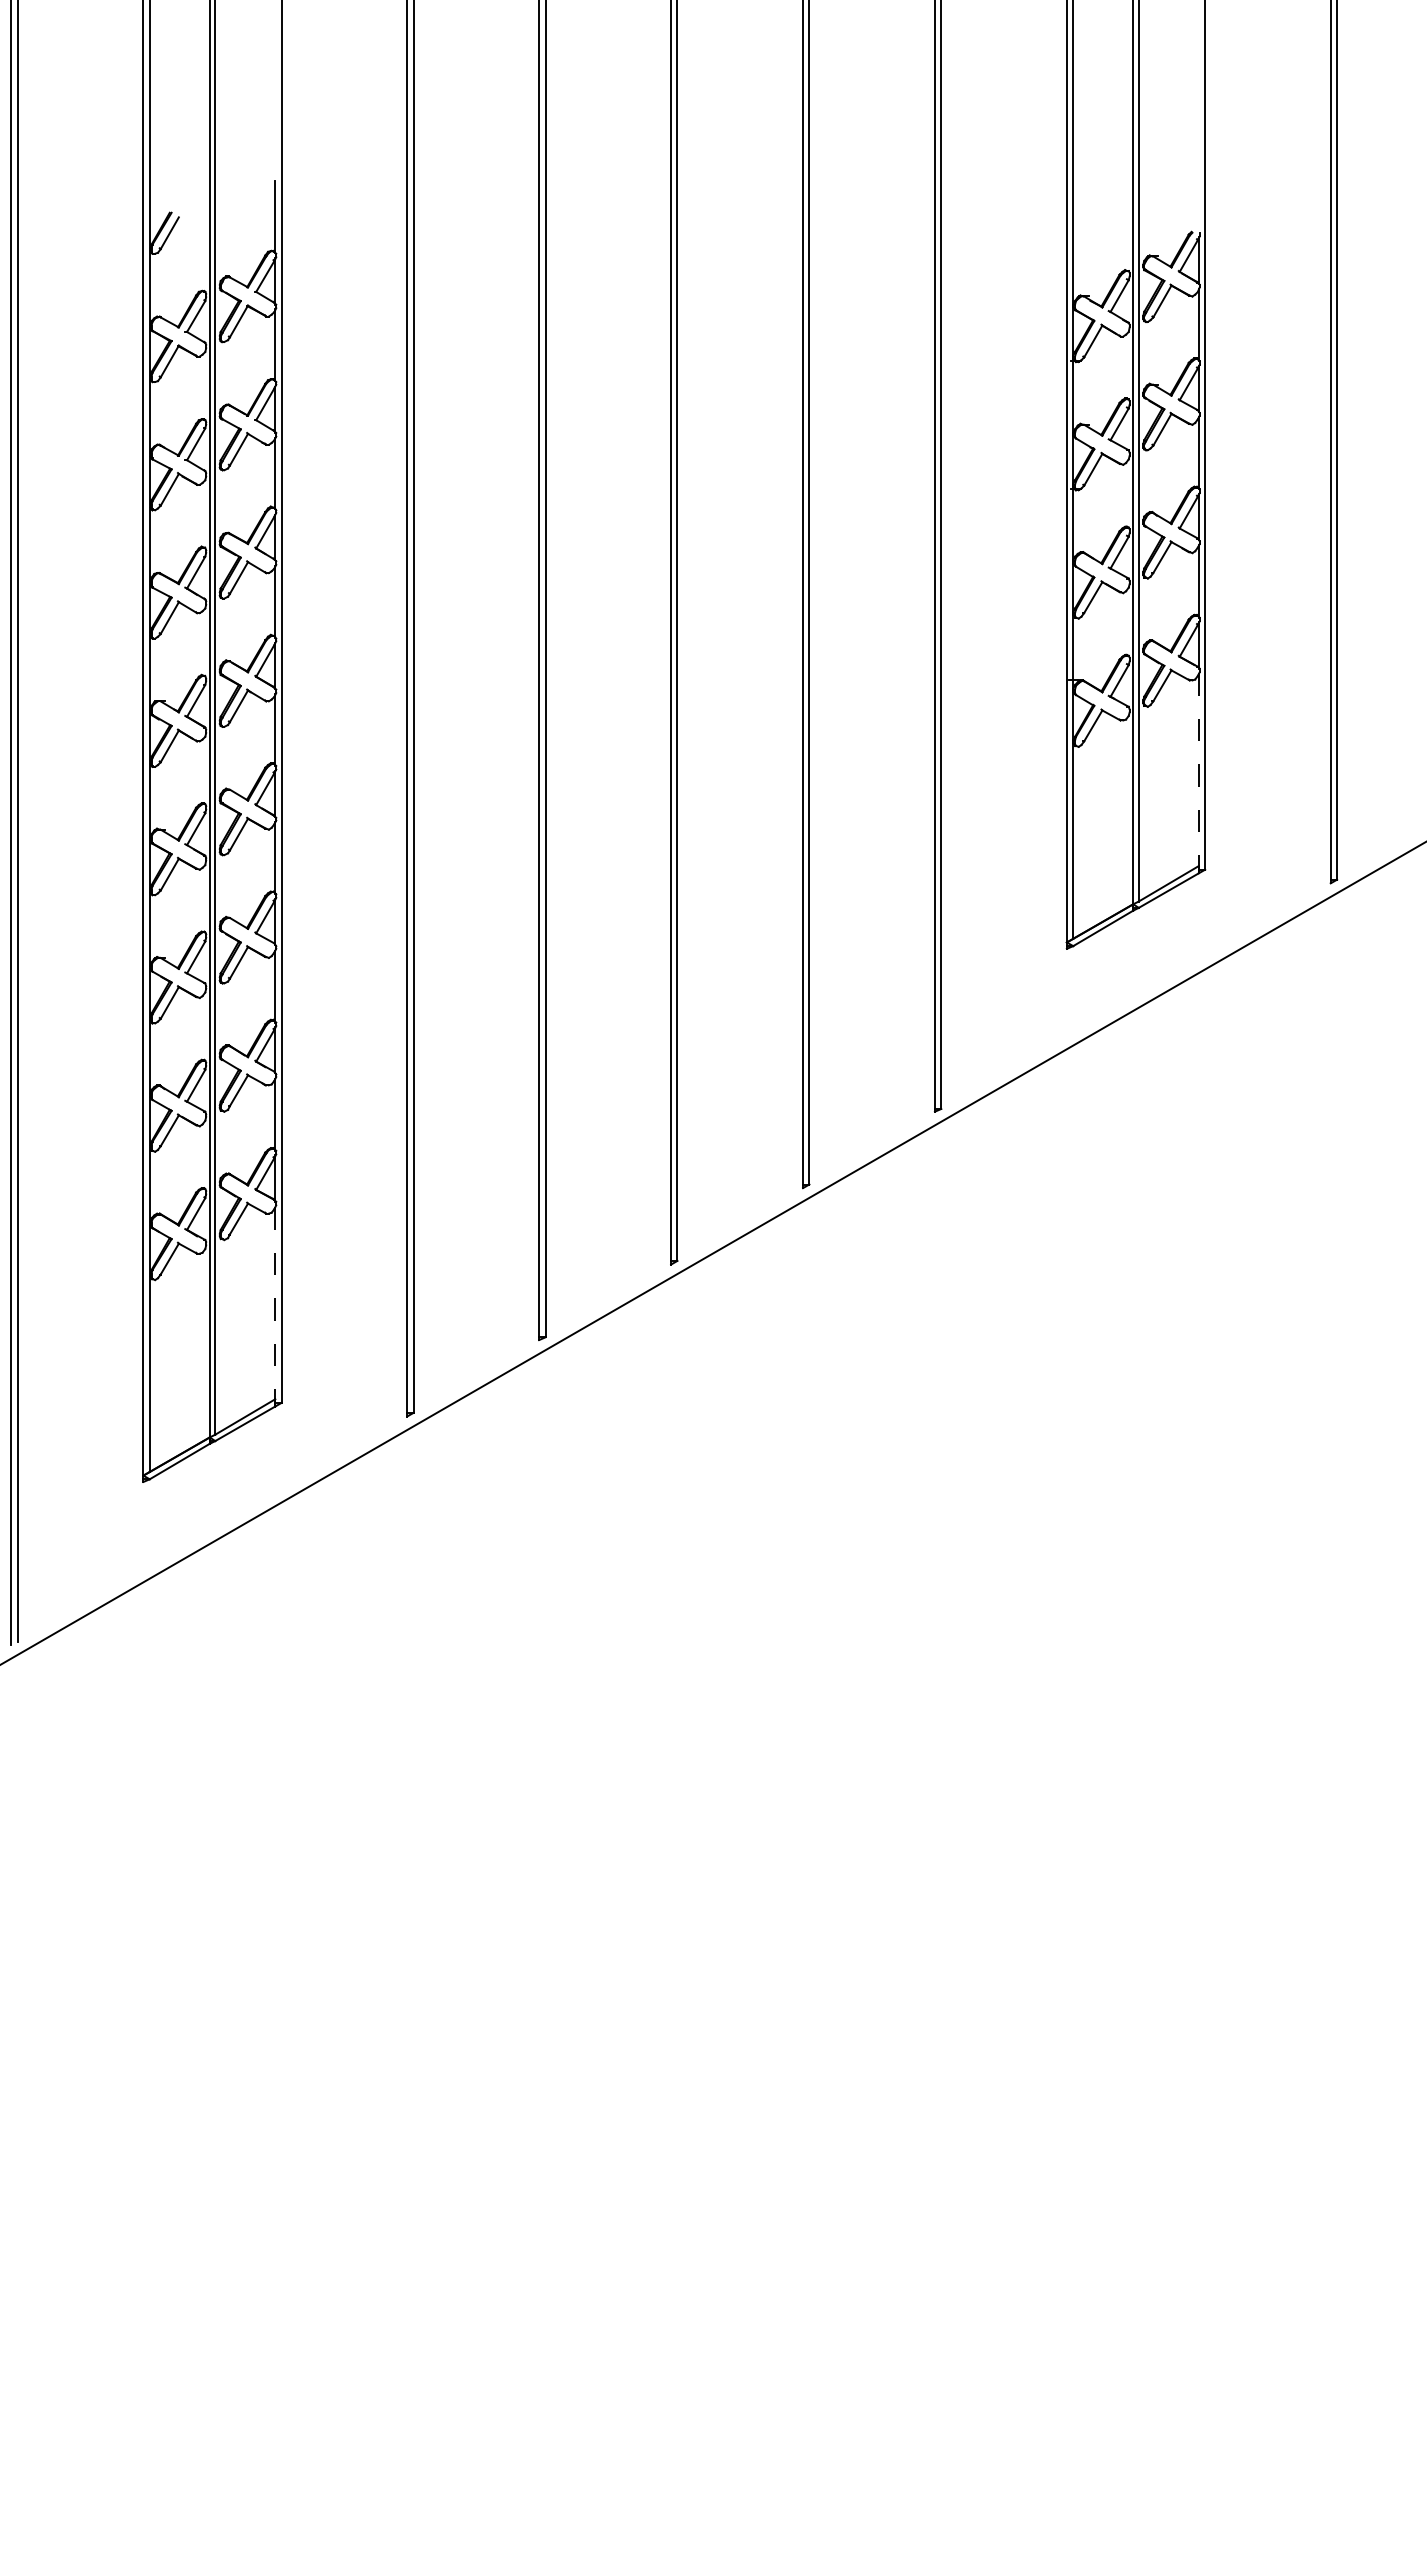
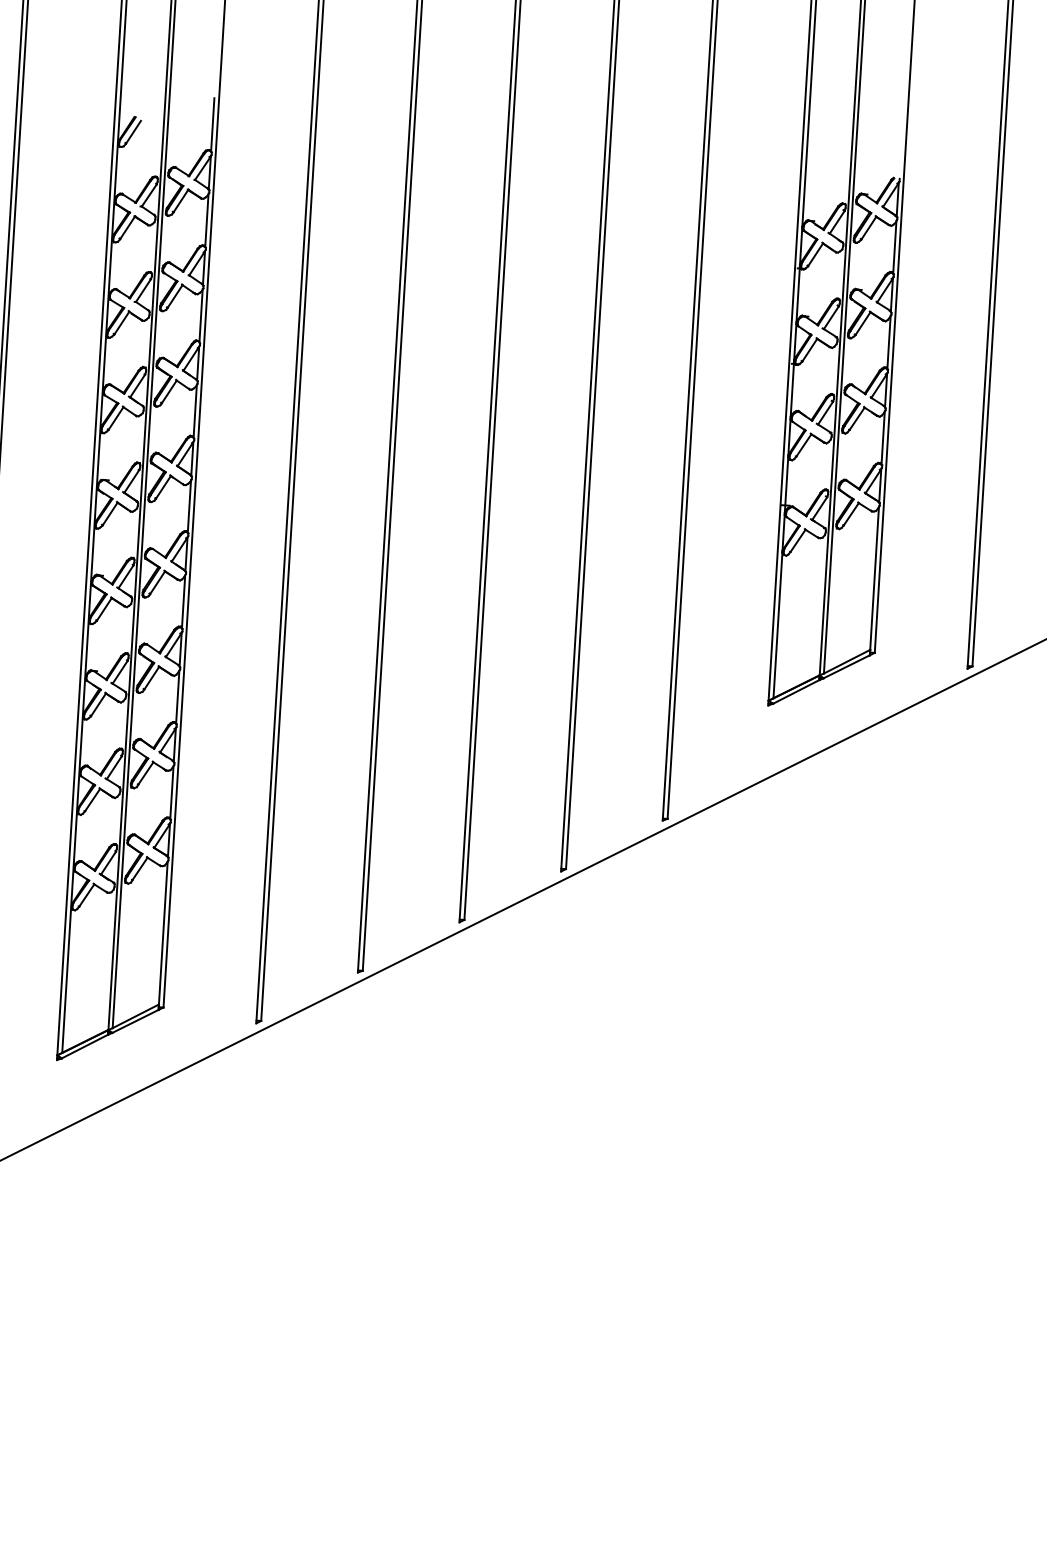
line: (1198, 770) -> (874, 578), dashed -> solid
line: (275, 1303) -> (163, 933), dashed -> solid

